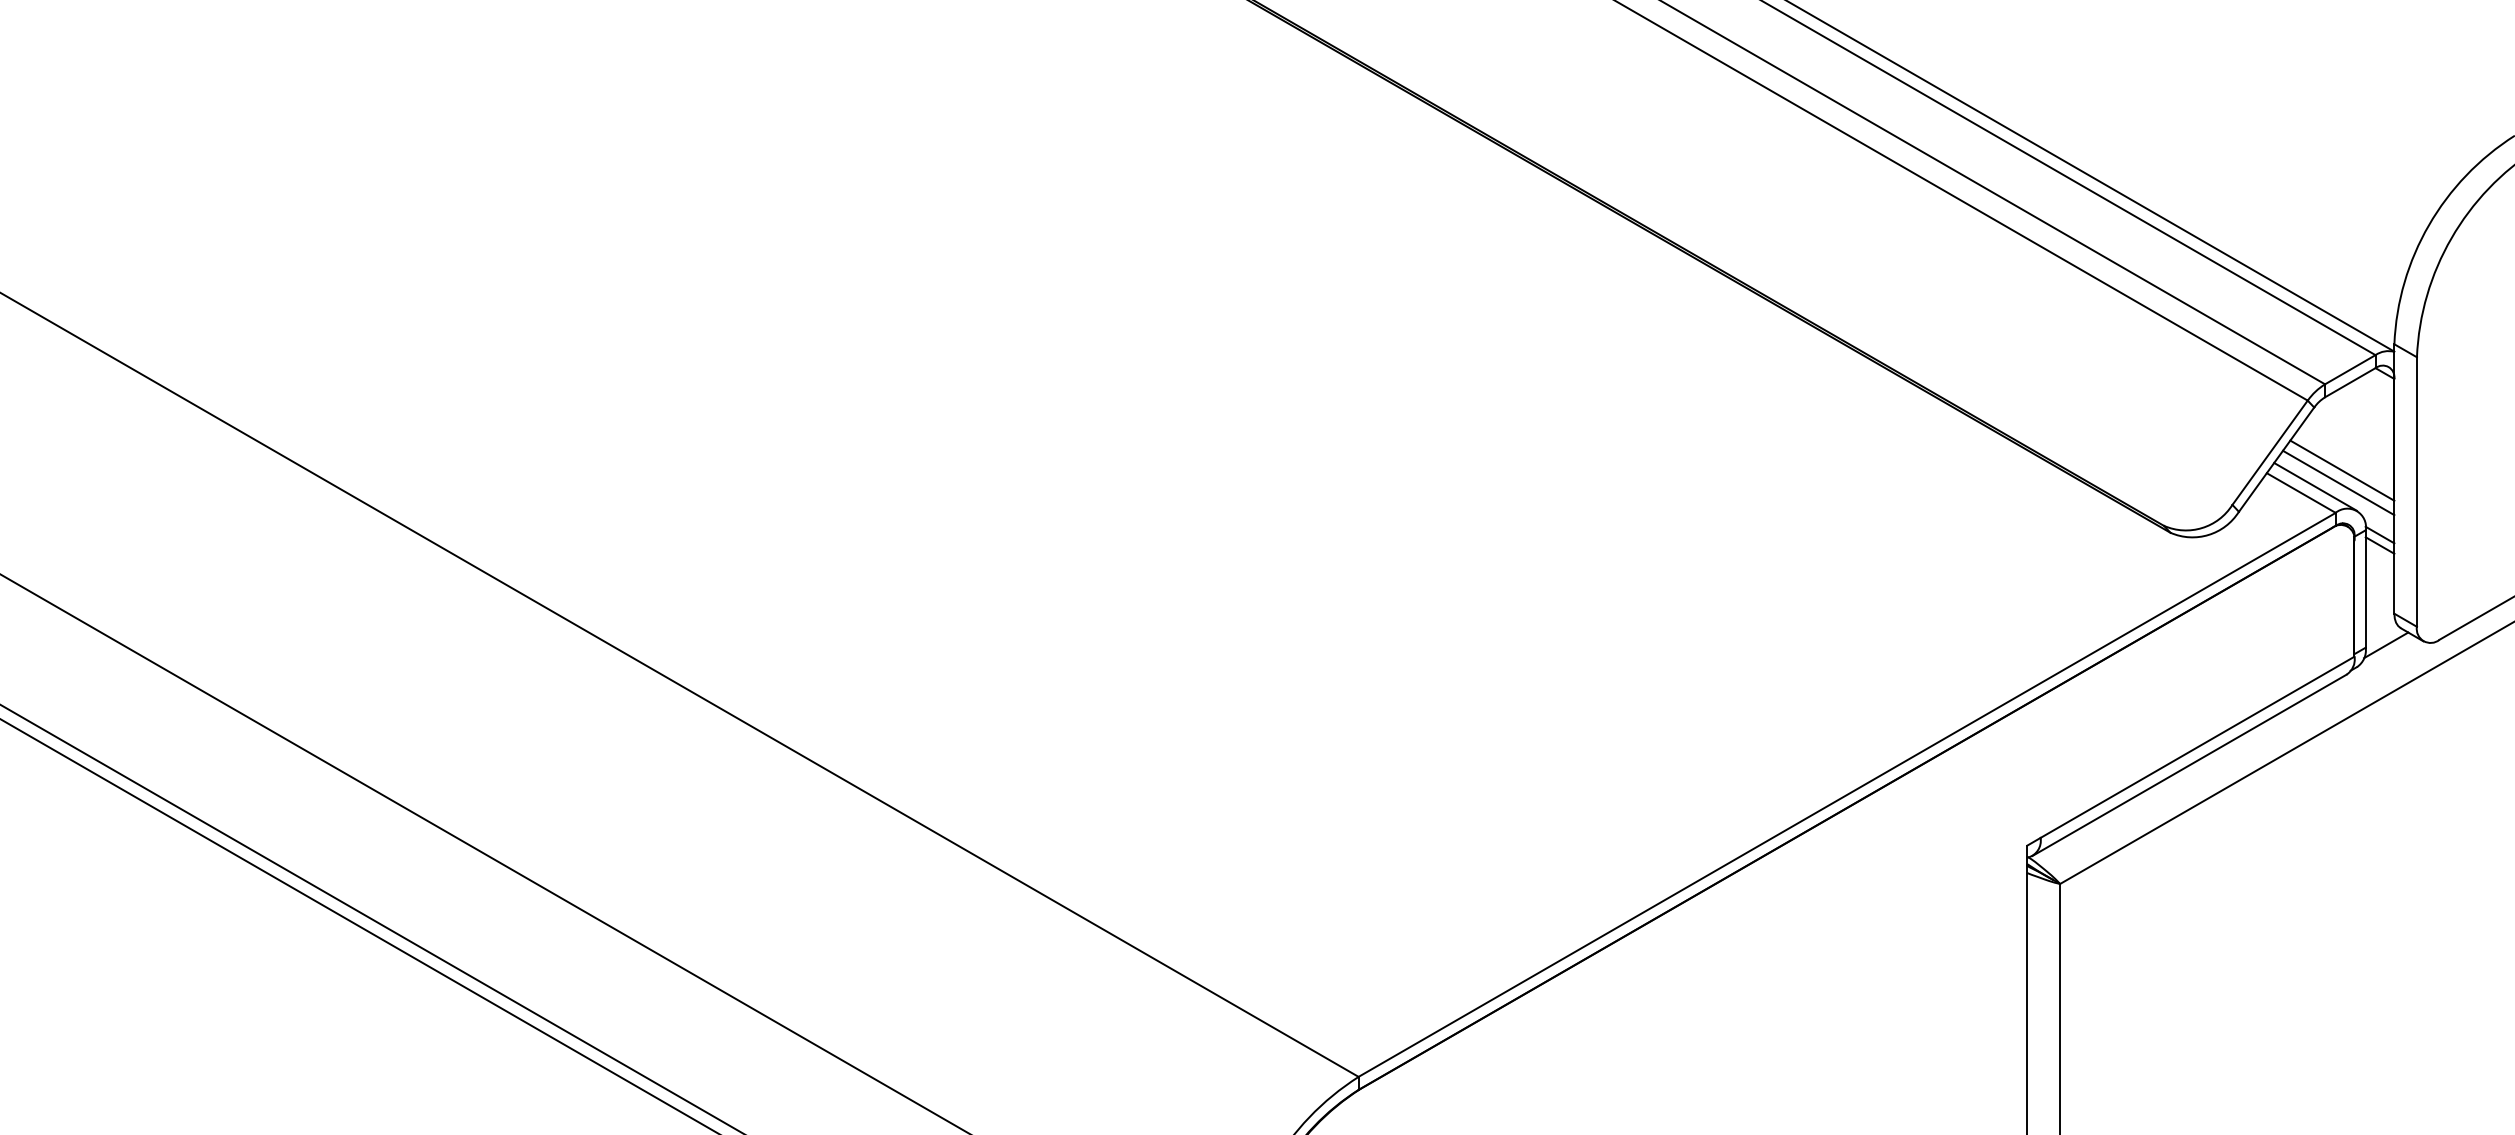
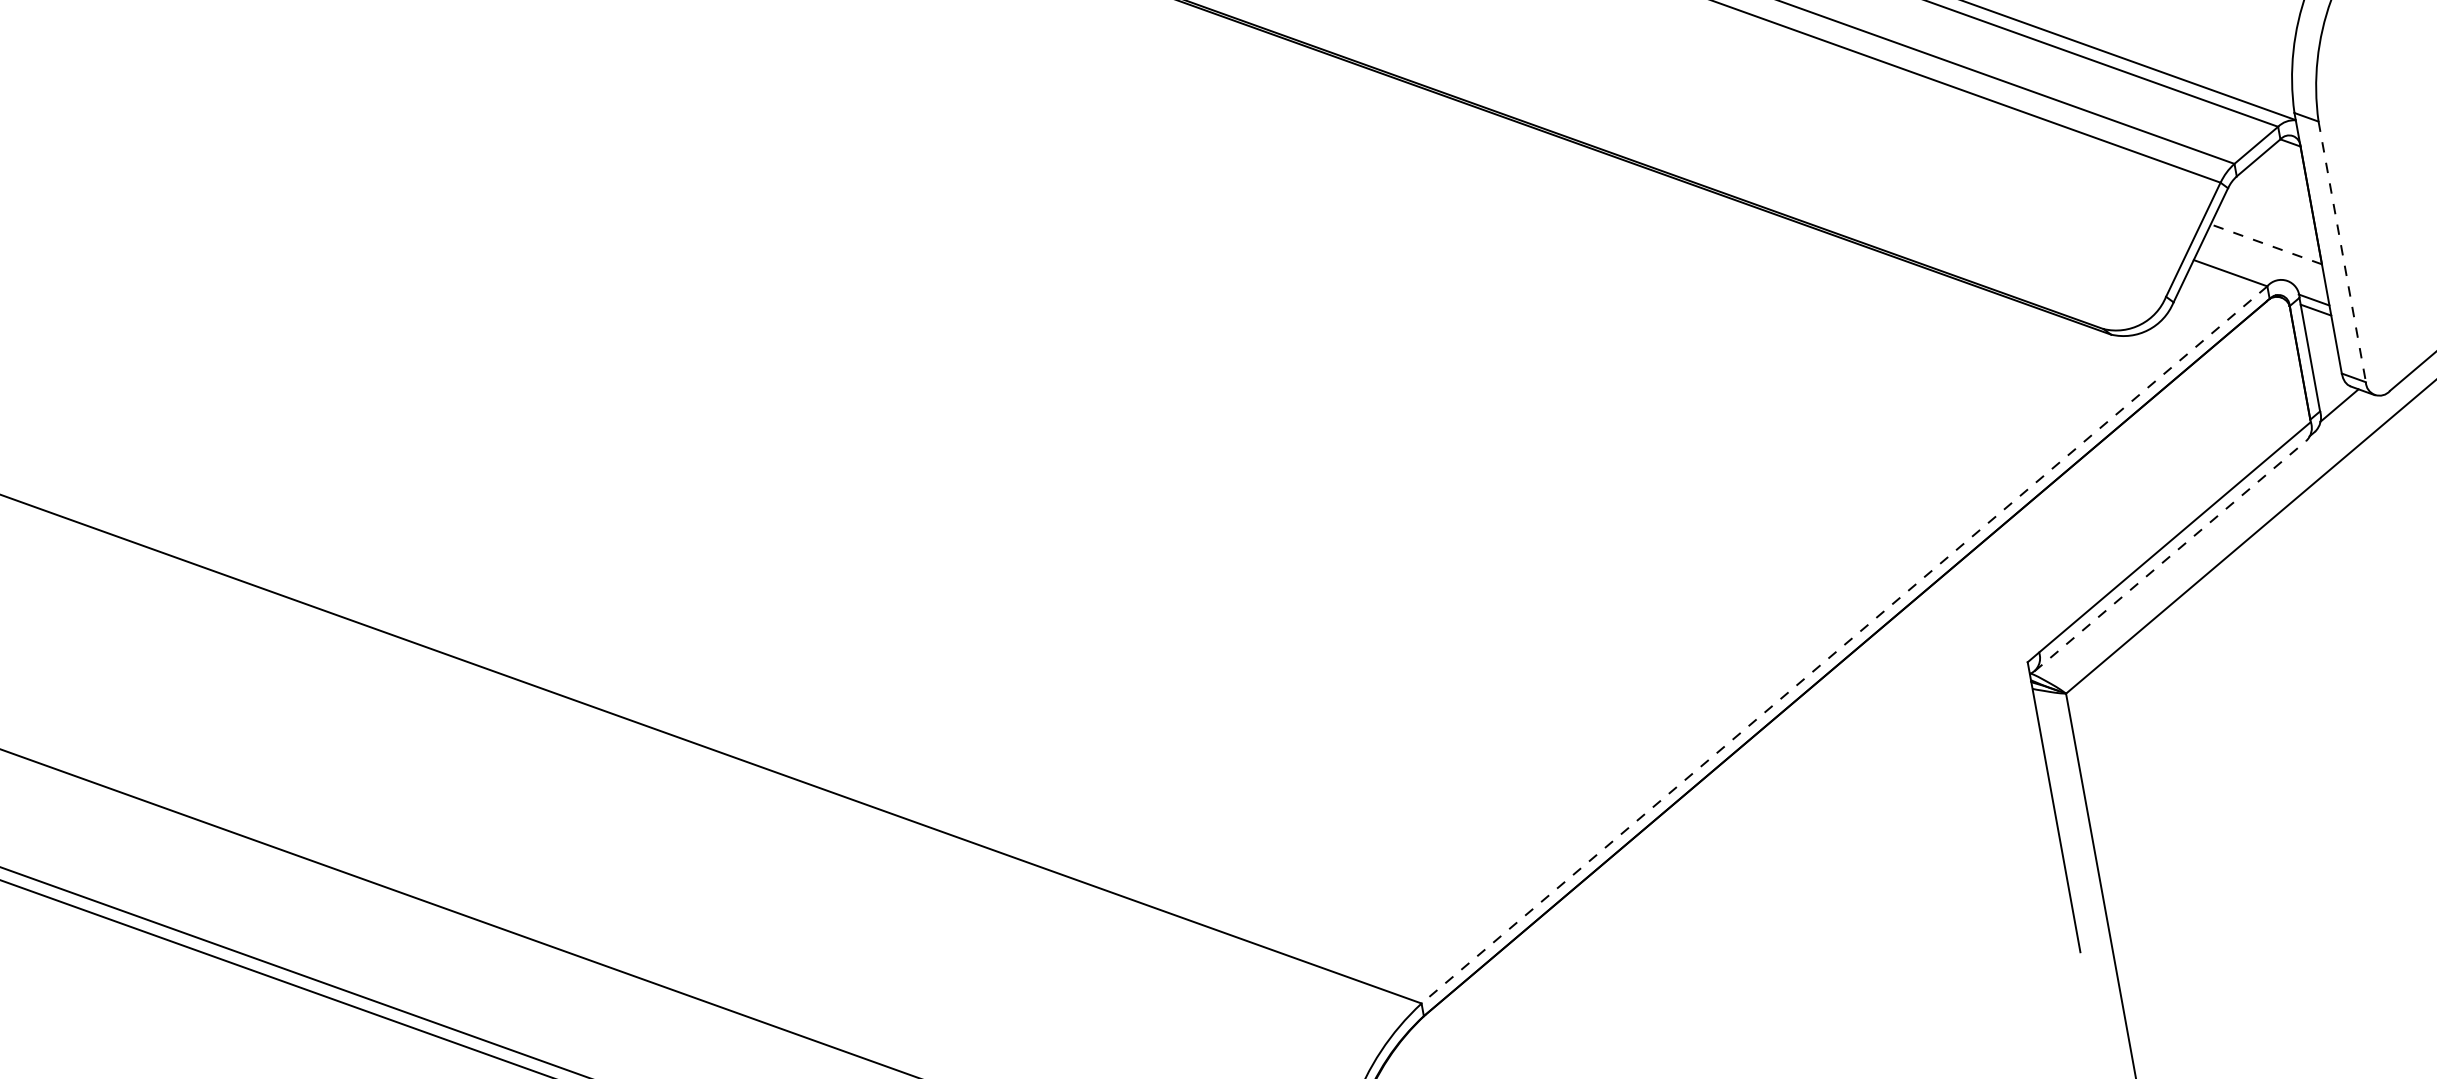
line: (2341, 470) -> (2265, 244), solid -> dashed
line: (2338, 482) -> (2264, 256), removed
line: (2315, 486) -> (2243, 264), removed
line: (2416, 492) -> (2341, 252), solid -> dashed
line: (2189, 765) -> (2170, 556), solid -> dashed
line: (1846, 795) -> (1843, 645), solid -> dashed

